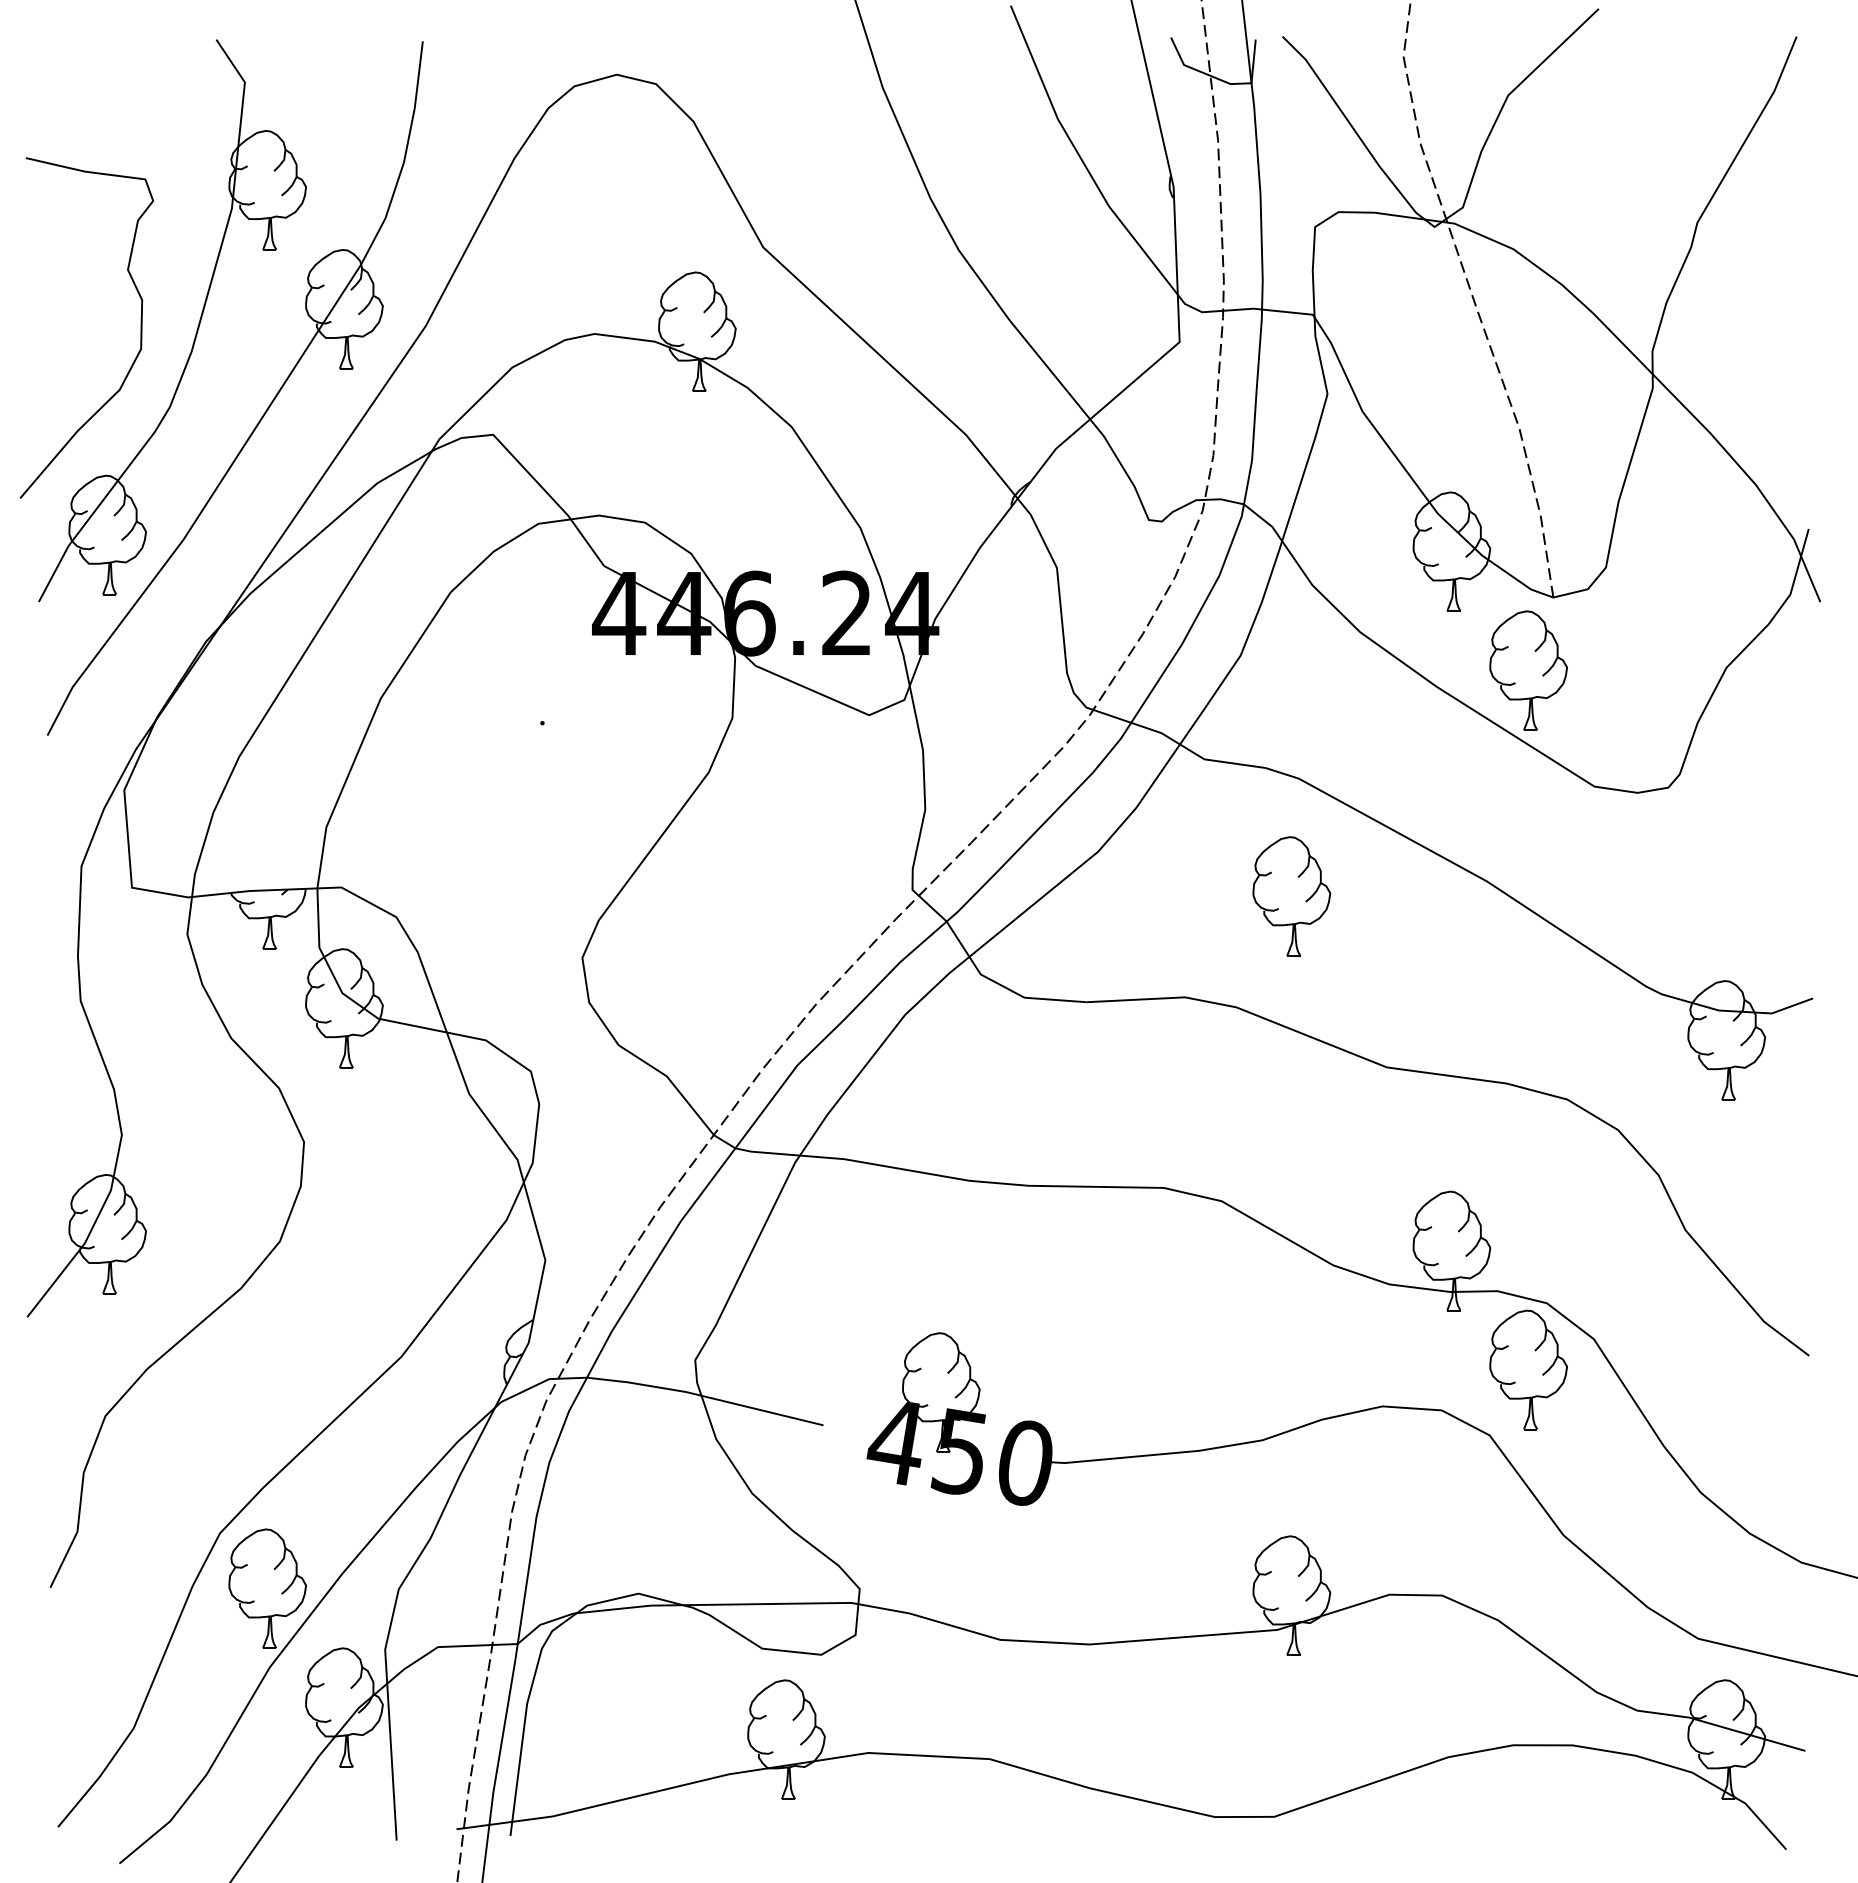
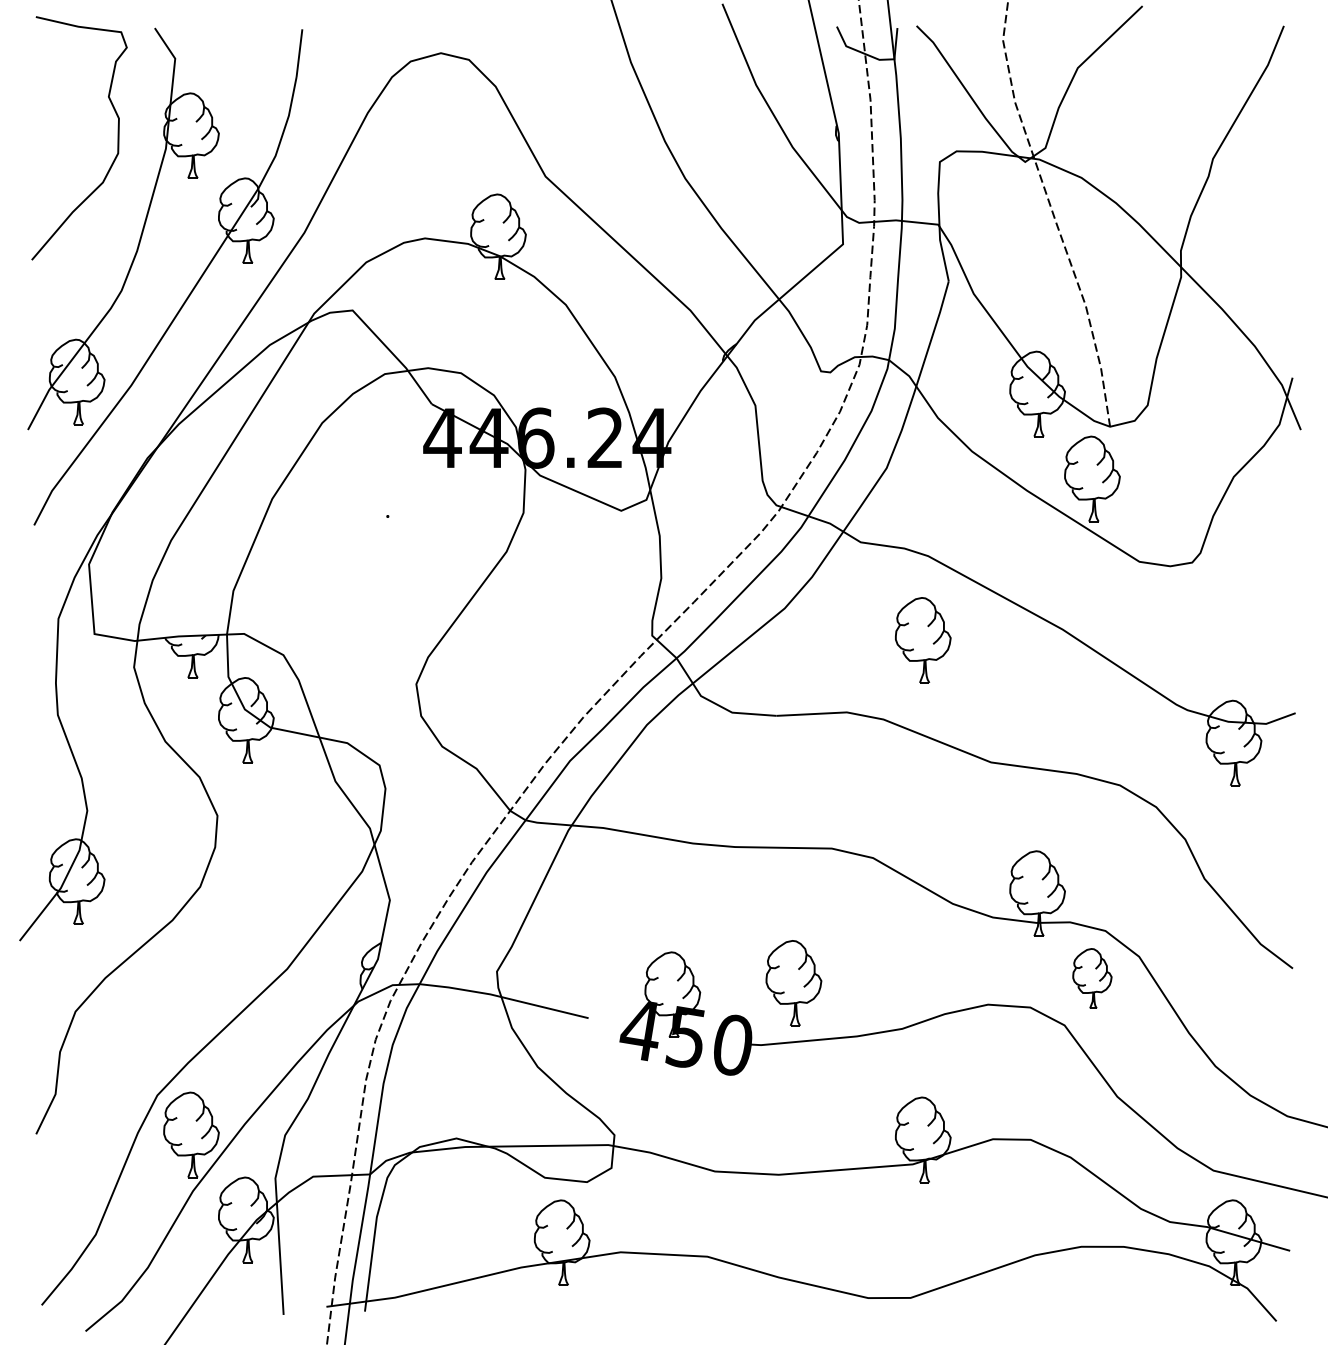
curve: (140, 327) -> (117, 138), moved
part: (1528, 1369) -> (1092, 978), size x0.7
part: (1110, 1376) -> (793, 983), added

